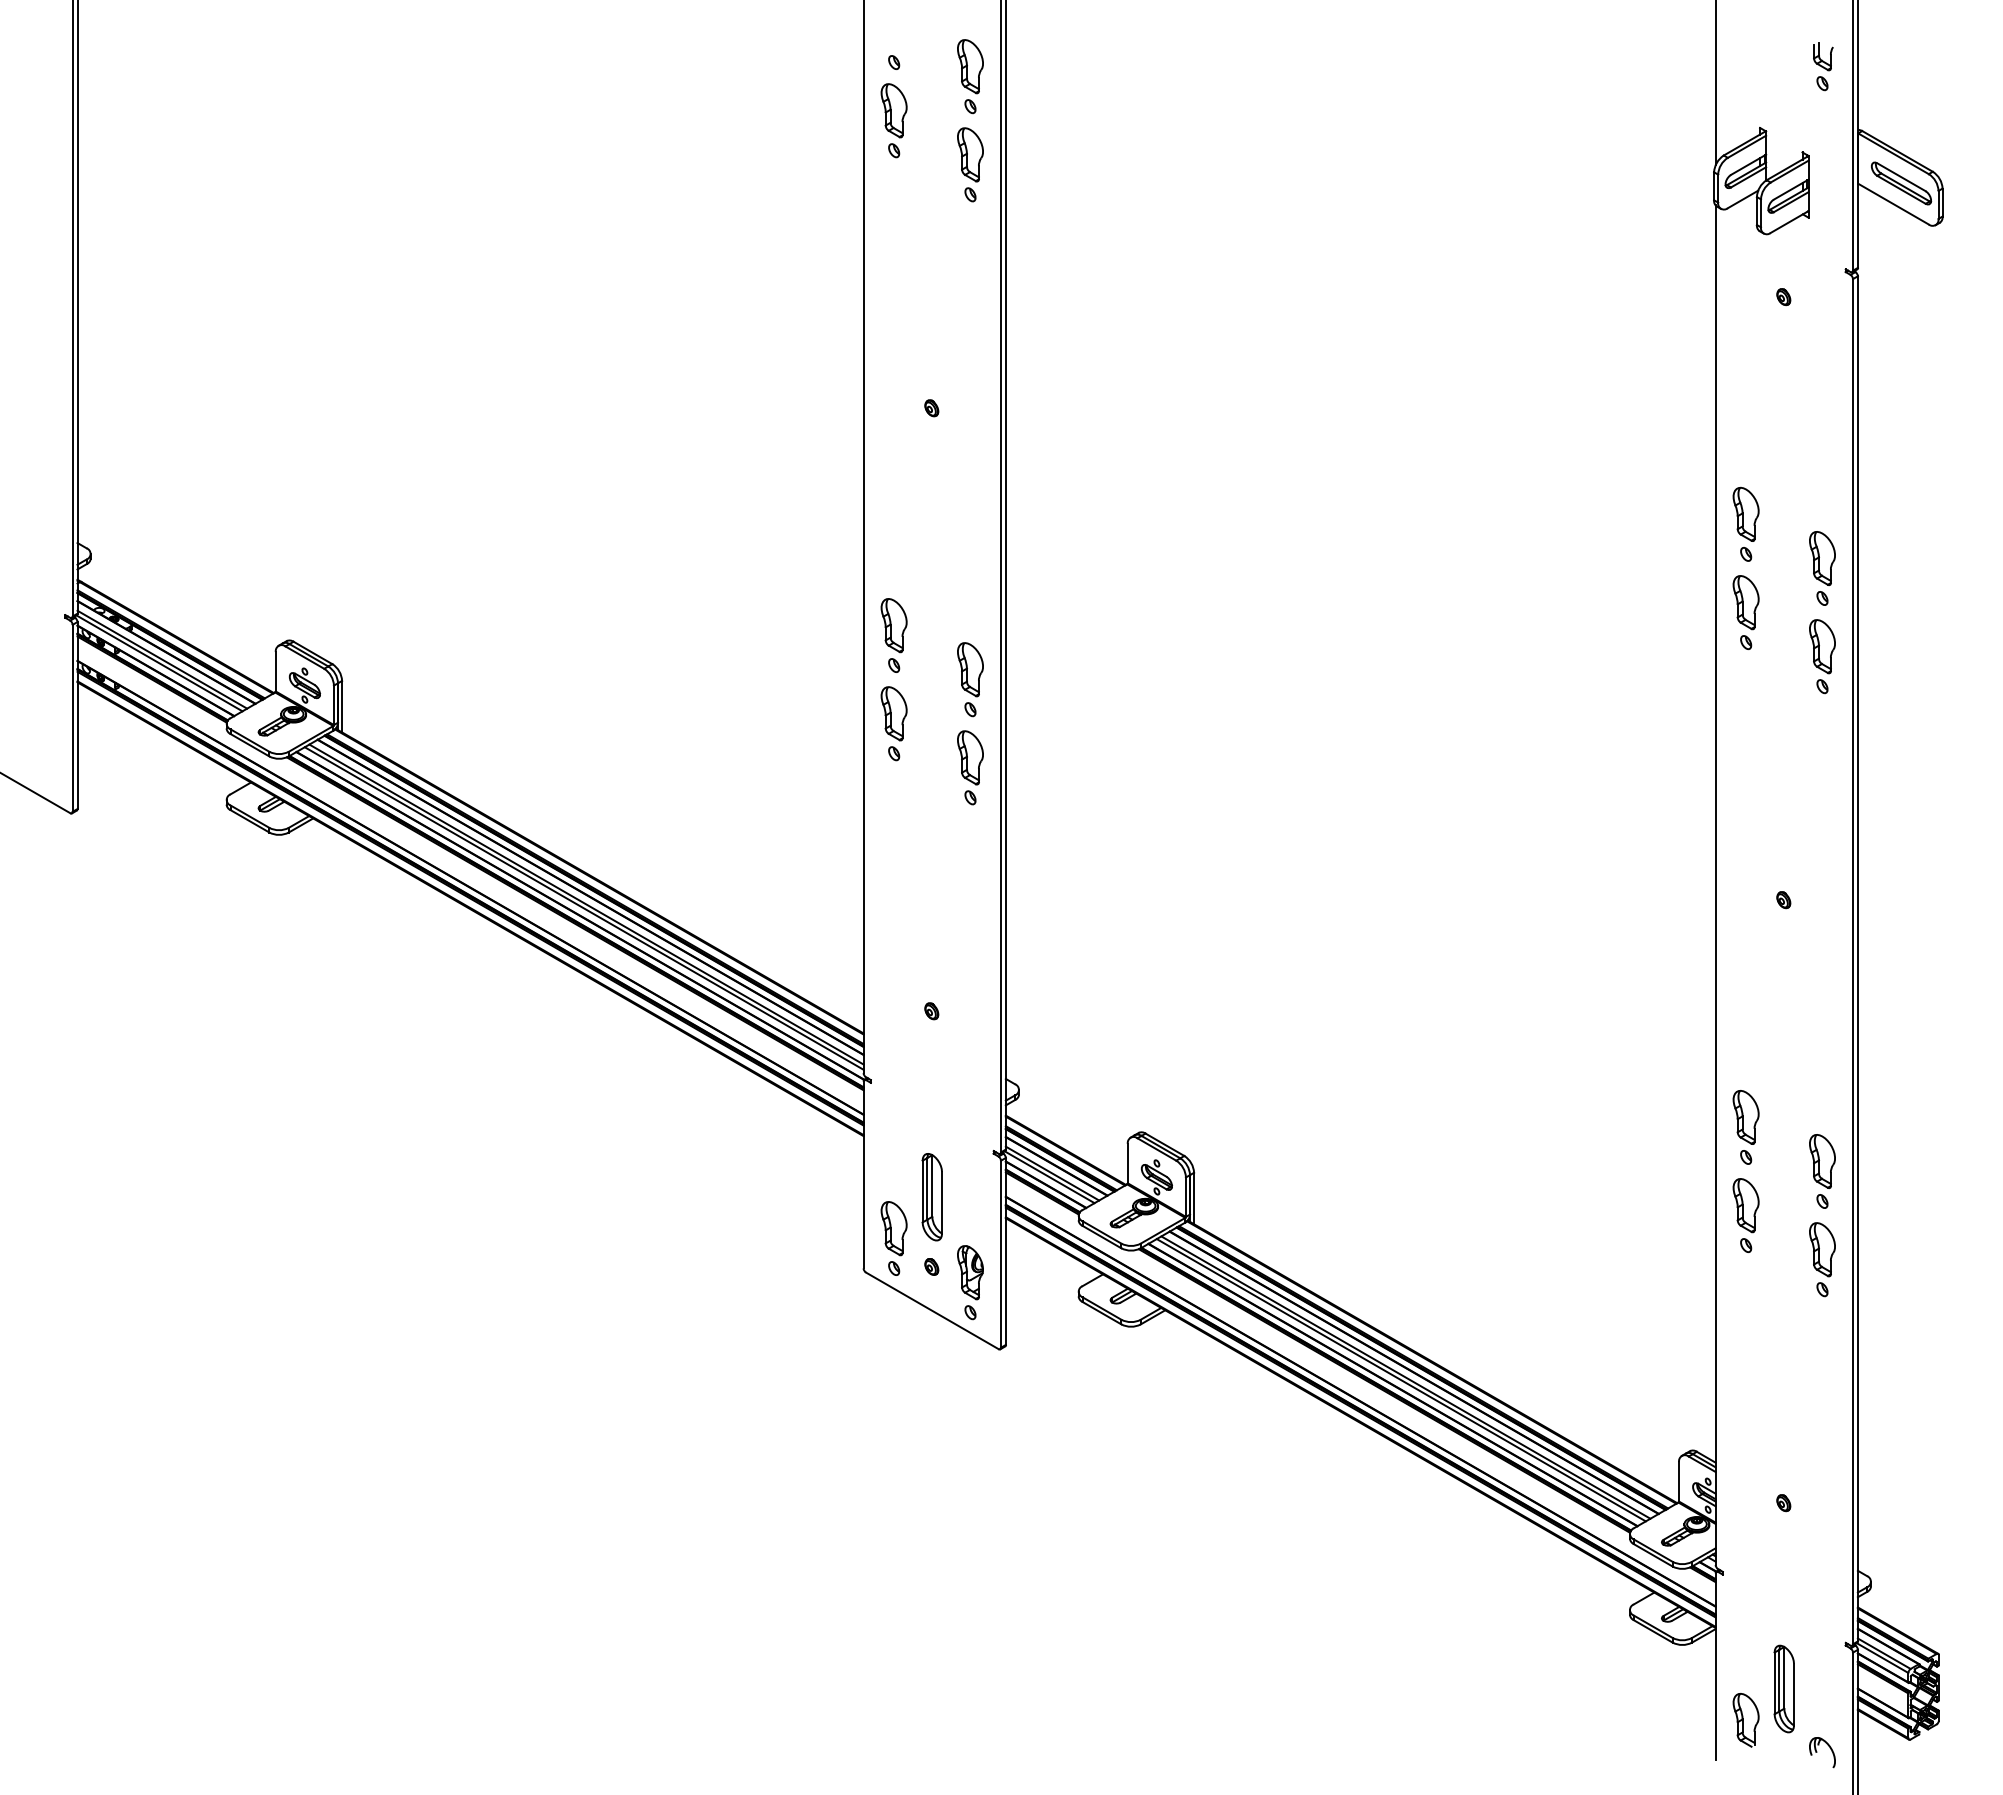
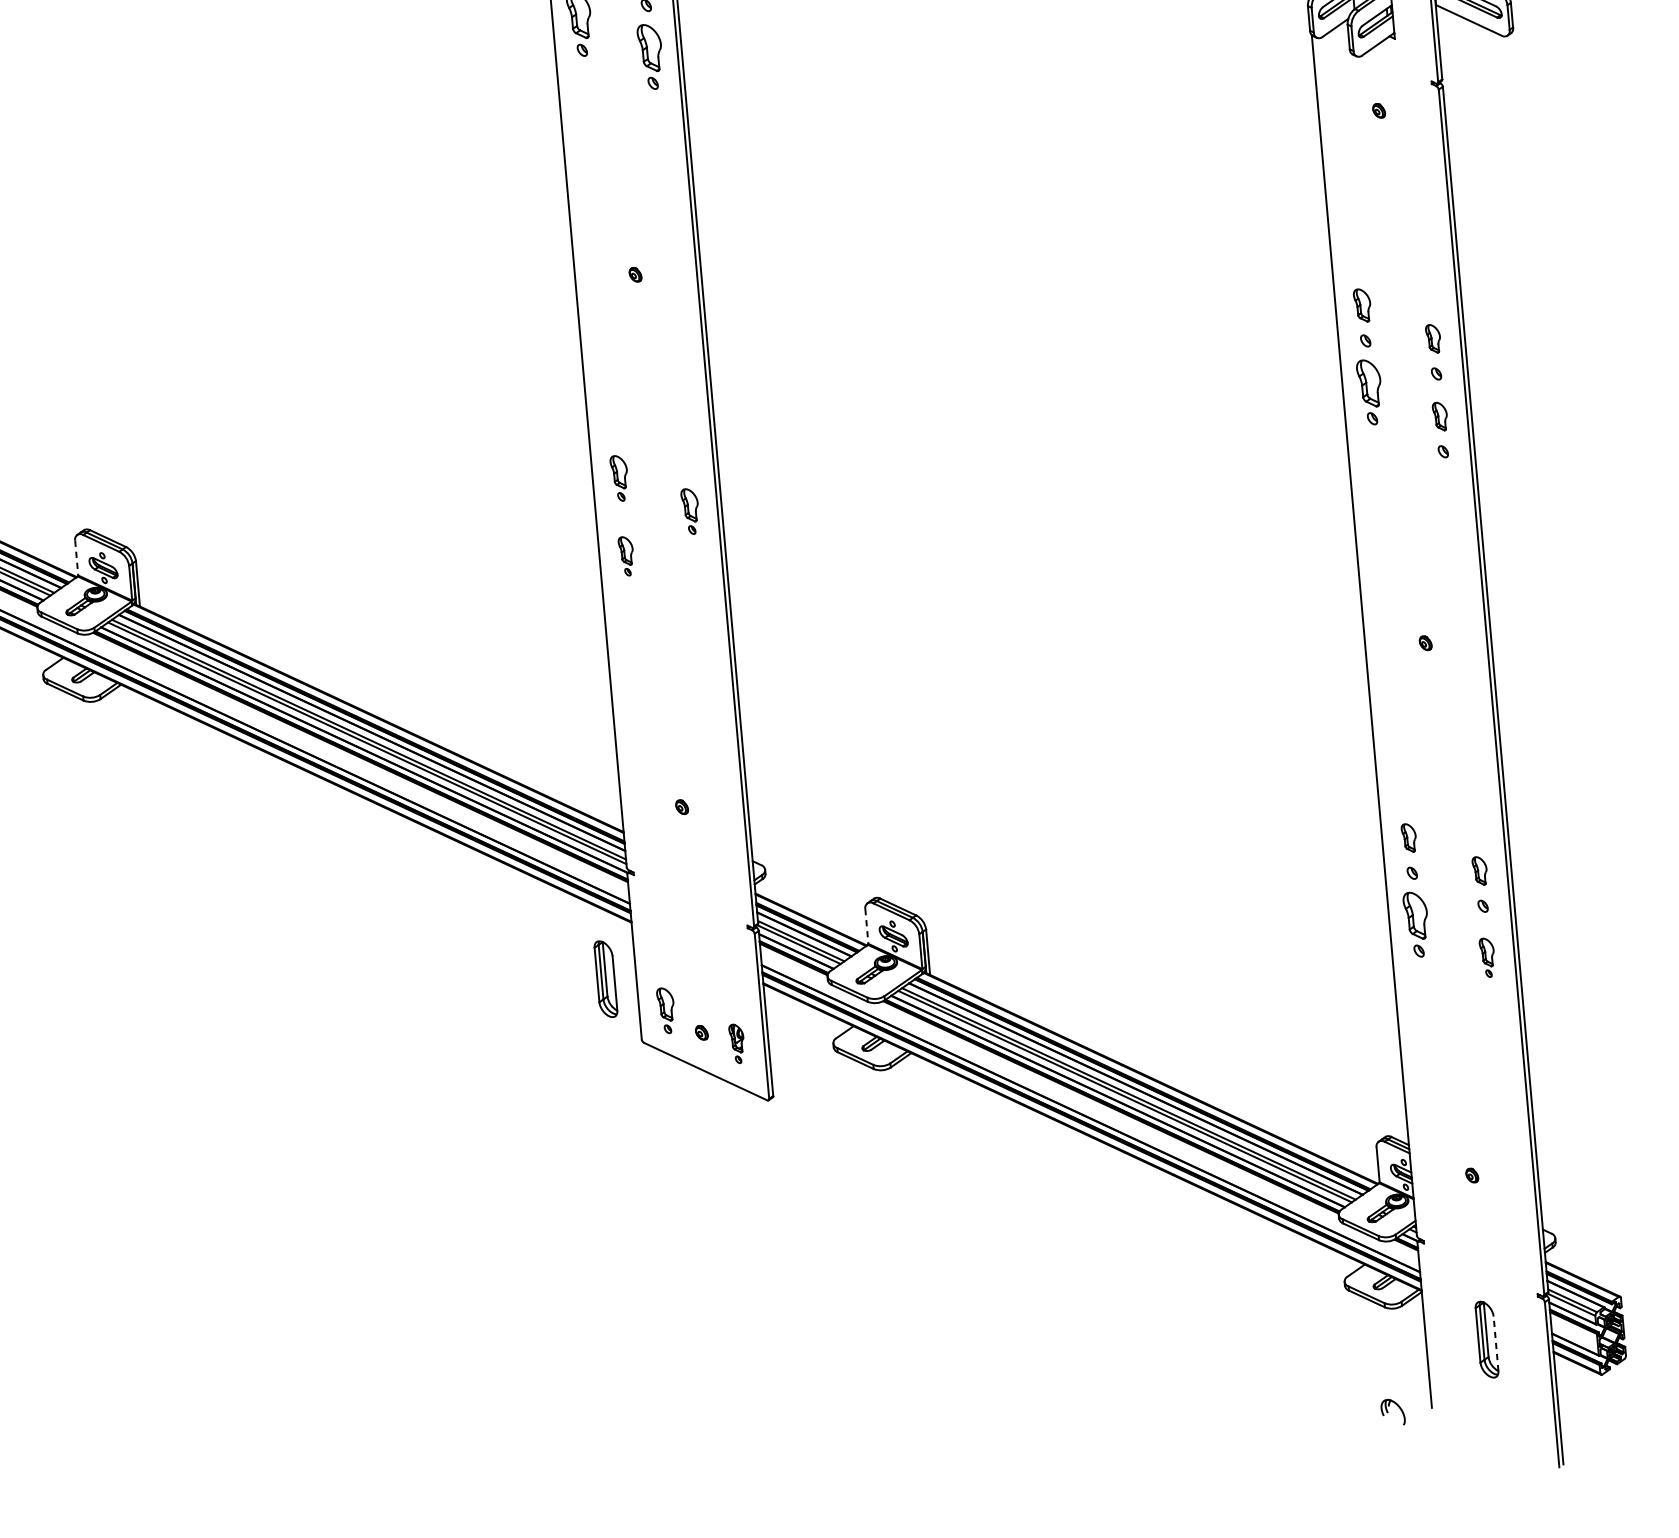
part: (1745, 513) -> (1362, 304), size x0.7
part: (1822, 558) -> (1433, 338), size x0.6
part: (893, 635) -> (619, 478), size x0.7
part: (1822, 646) -> (1440, 416), size x0.6
line: (275, 671) -> (76, 557), solid -> dashed
part: (970, 679) -> (690, 511), size x0.7
part: (893, 723) -> (626, 556), size x0.6
part: (970, 767) -> (697, 588), removed
part: (1745, 1117) -> (1408, 838), size x0.6
part: (1822, 1161) -> (1480, 871), size x0.6
line: (1127, 1163) -> (866, 926), solid -> dashed
part: (931, 1197) -> (605, 979), moved
part: (893, 1238) -> (665, 1010), size x0.7
part: (1822, 1259) -> (1487, 957), size x0.6
part: (970, 1282) -> (737, 1043), size x0.6
line: (1794, 1694) -> (1496, 1343), solid -> dashed
part: (1745, 1720) -> (1455, 1370), removed
part: (1822, 1752) -> (1393, 1412), moved

